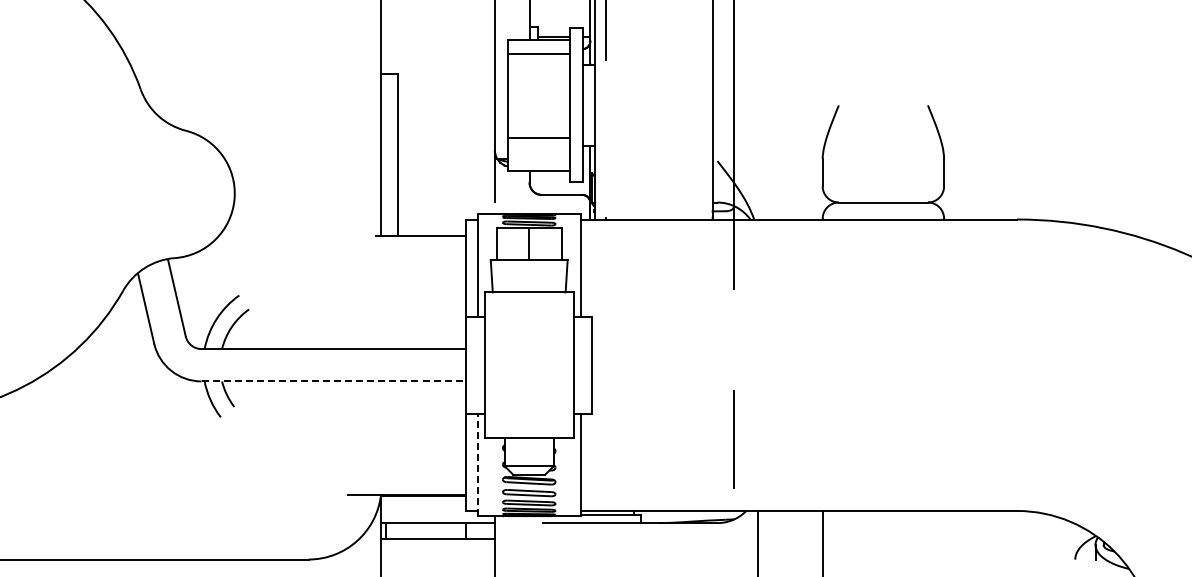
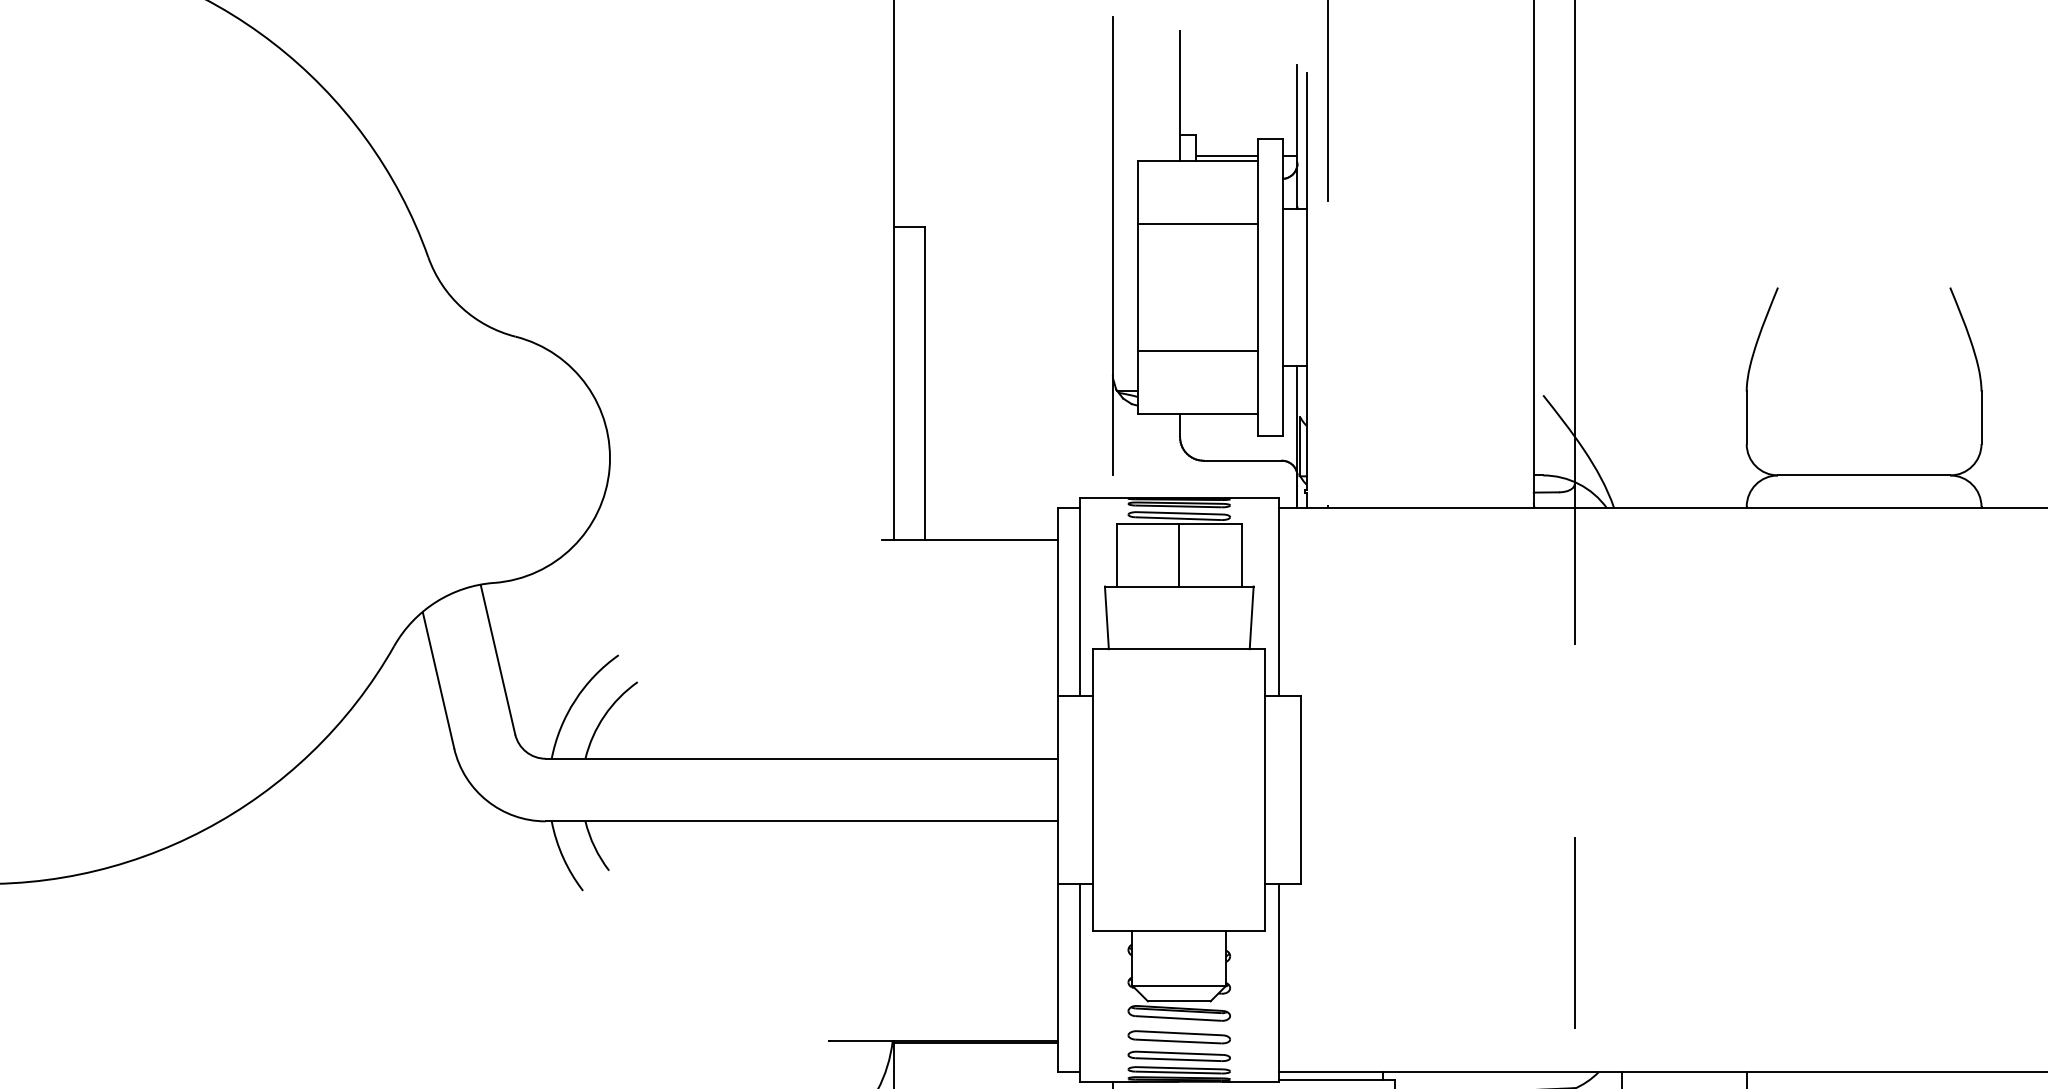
line: (538, 53) -> (1197, 224), moved
line: (334, 381) -> (802, 821), dashed -> solid
line: (477, 464) -> (1079, 981), dashed -> solid

